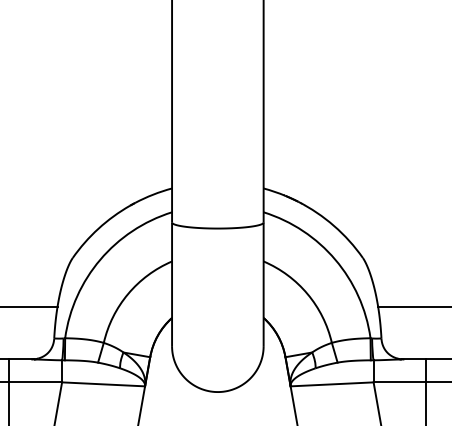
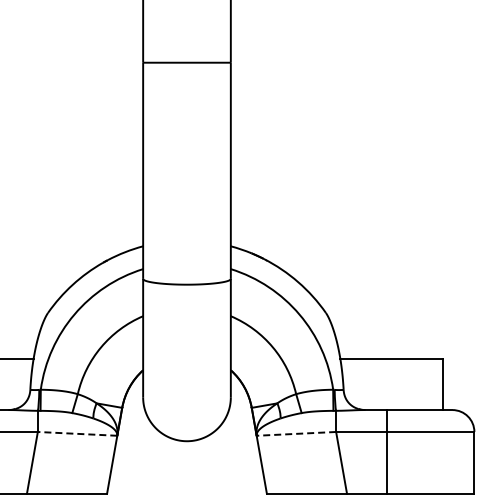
line: (103, 383) -> (77, 433), solid -> dashed
line: (332, 383) -> (296, 433), solid -> dashed

